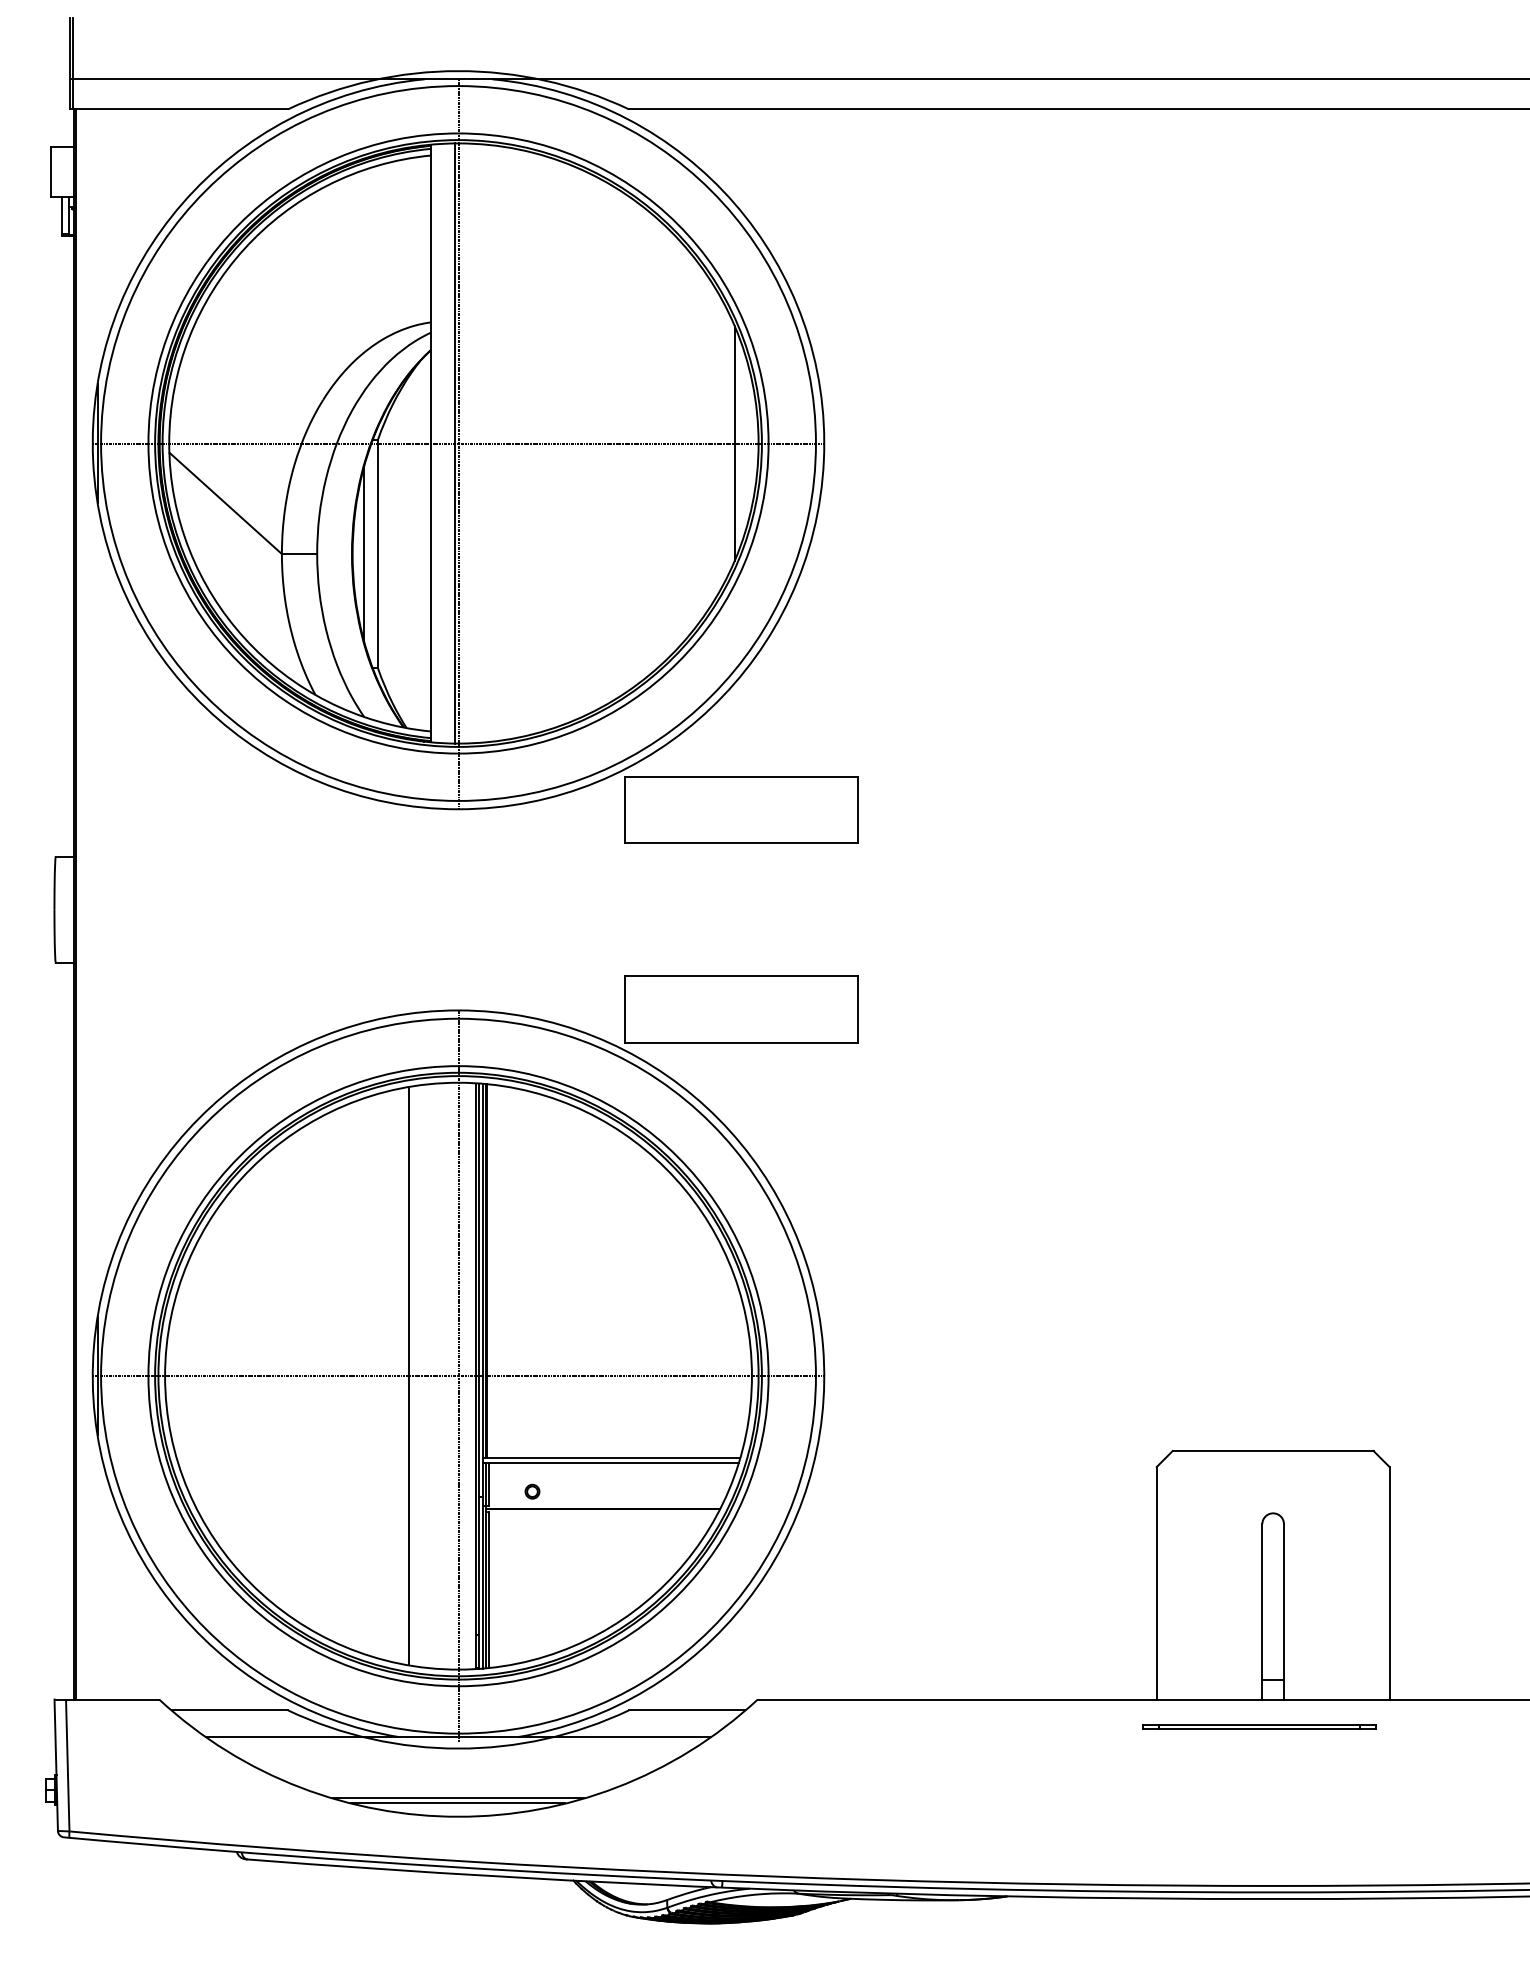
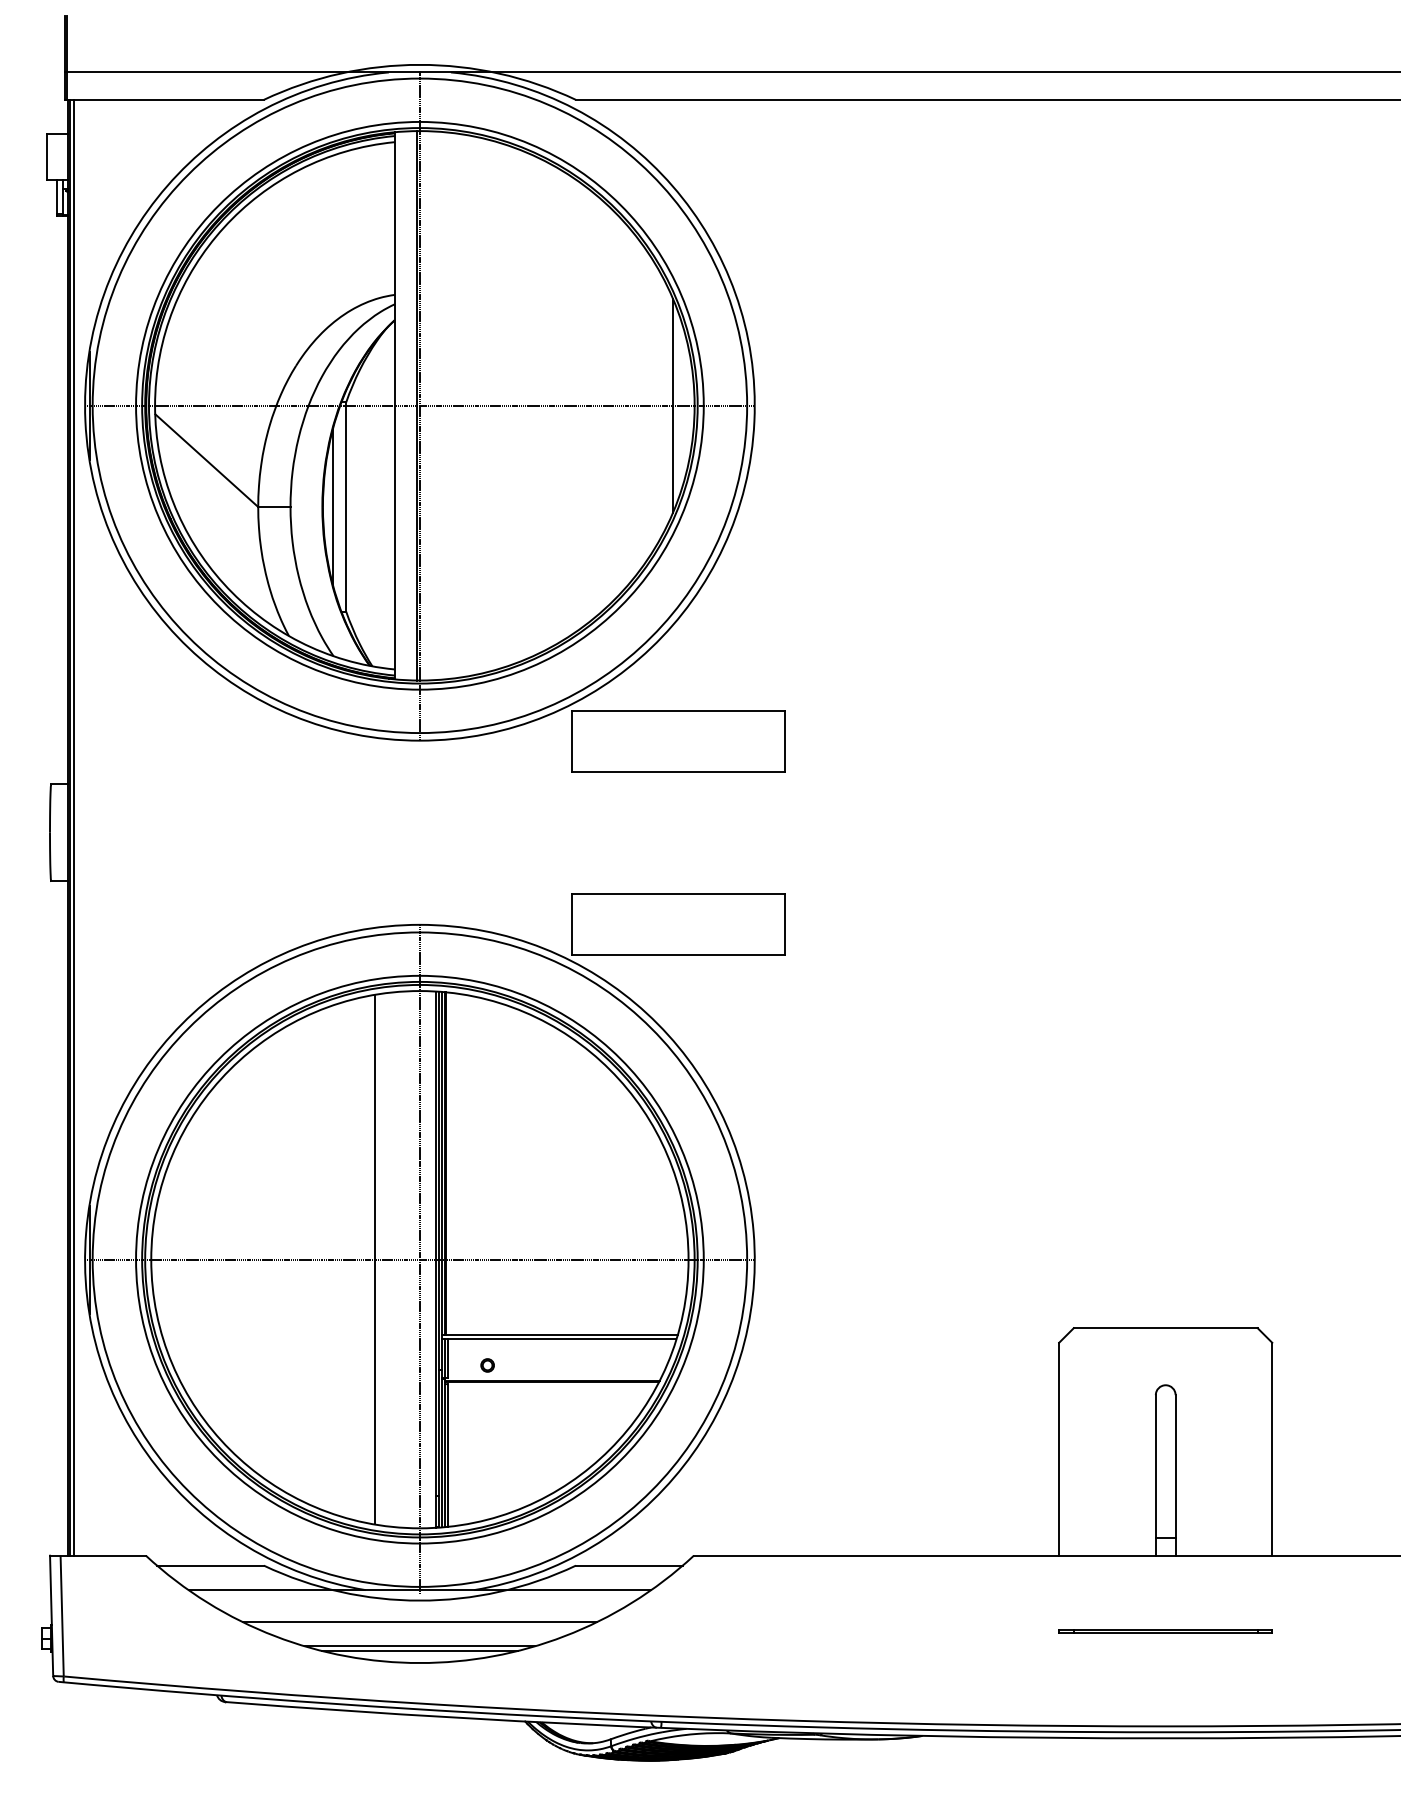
line: (81, 904) -> (74, 827), added
part: (1259, 1726) -> (1166, 1630), moved
line: (458, 1771) -> (419, 1621), added

